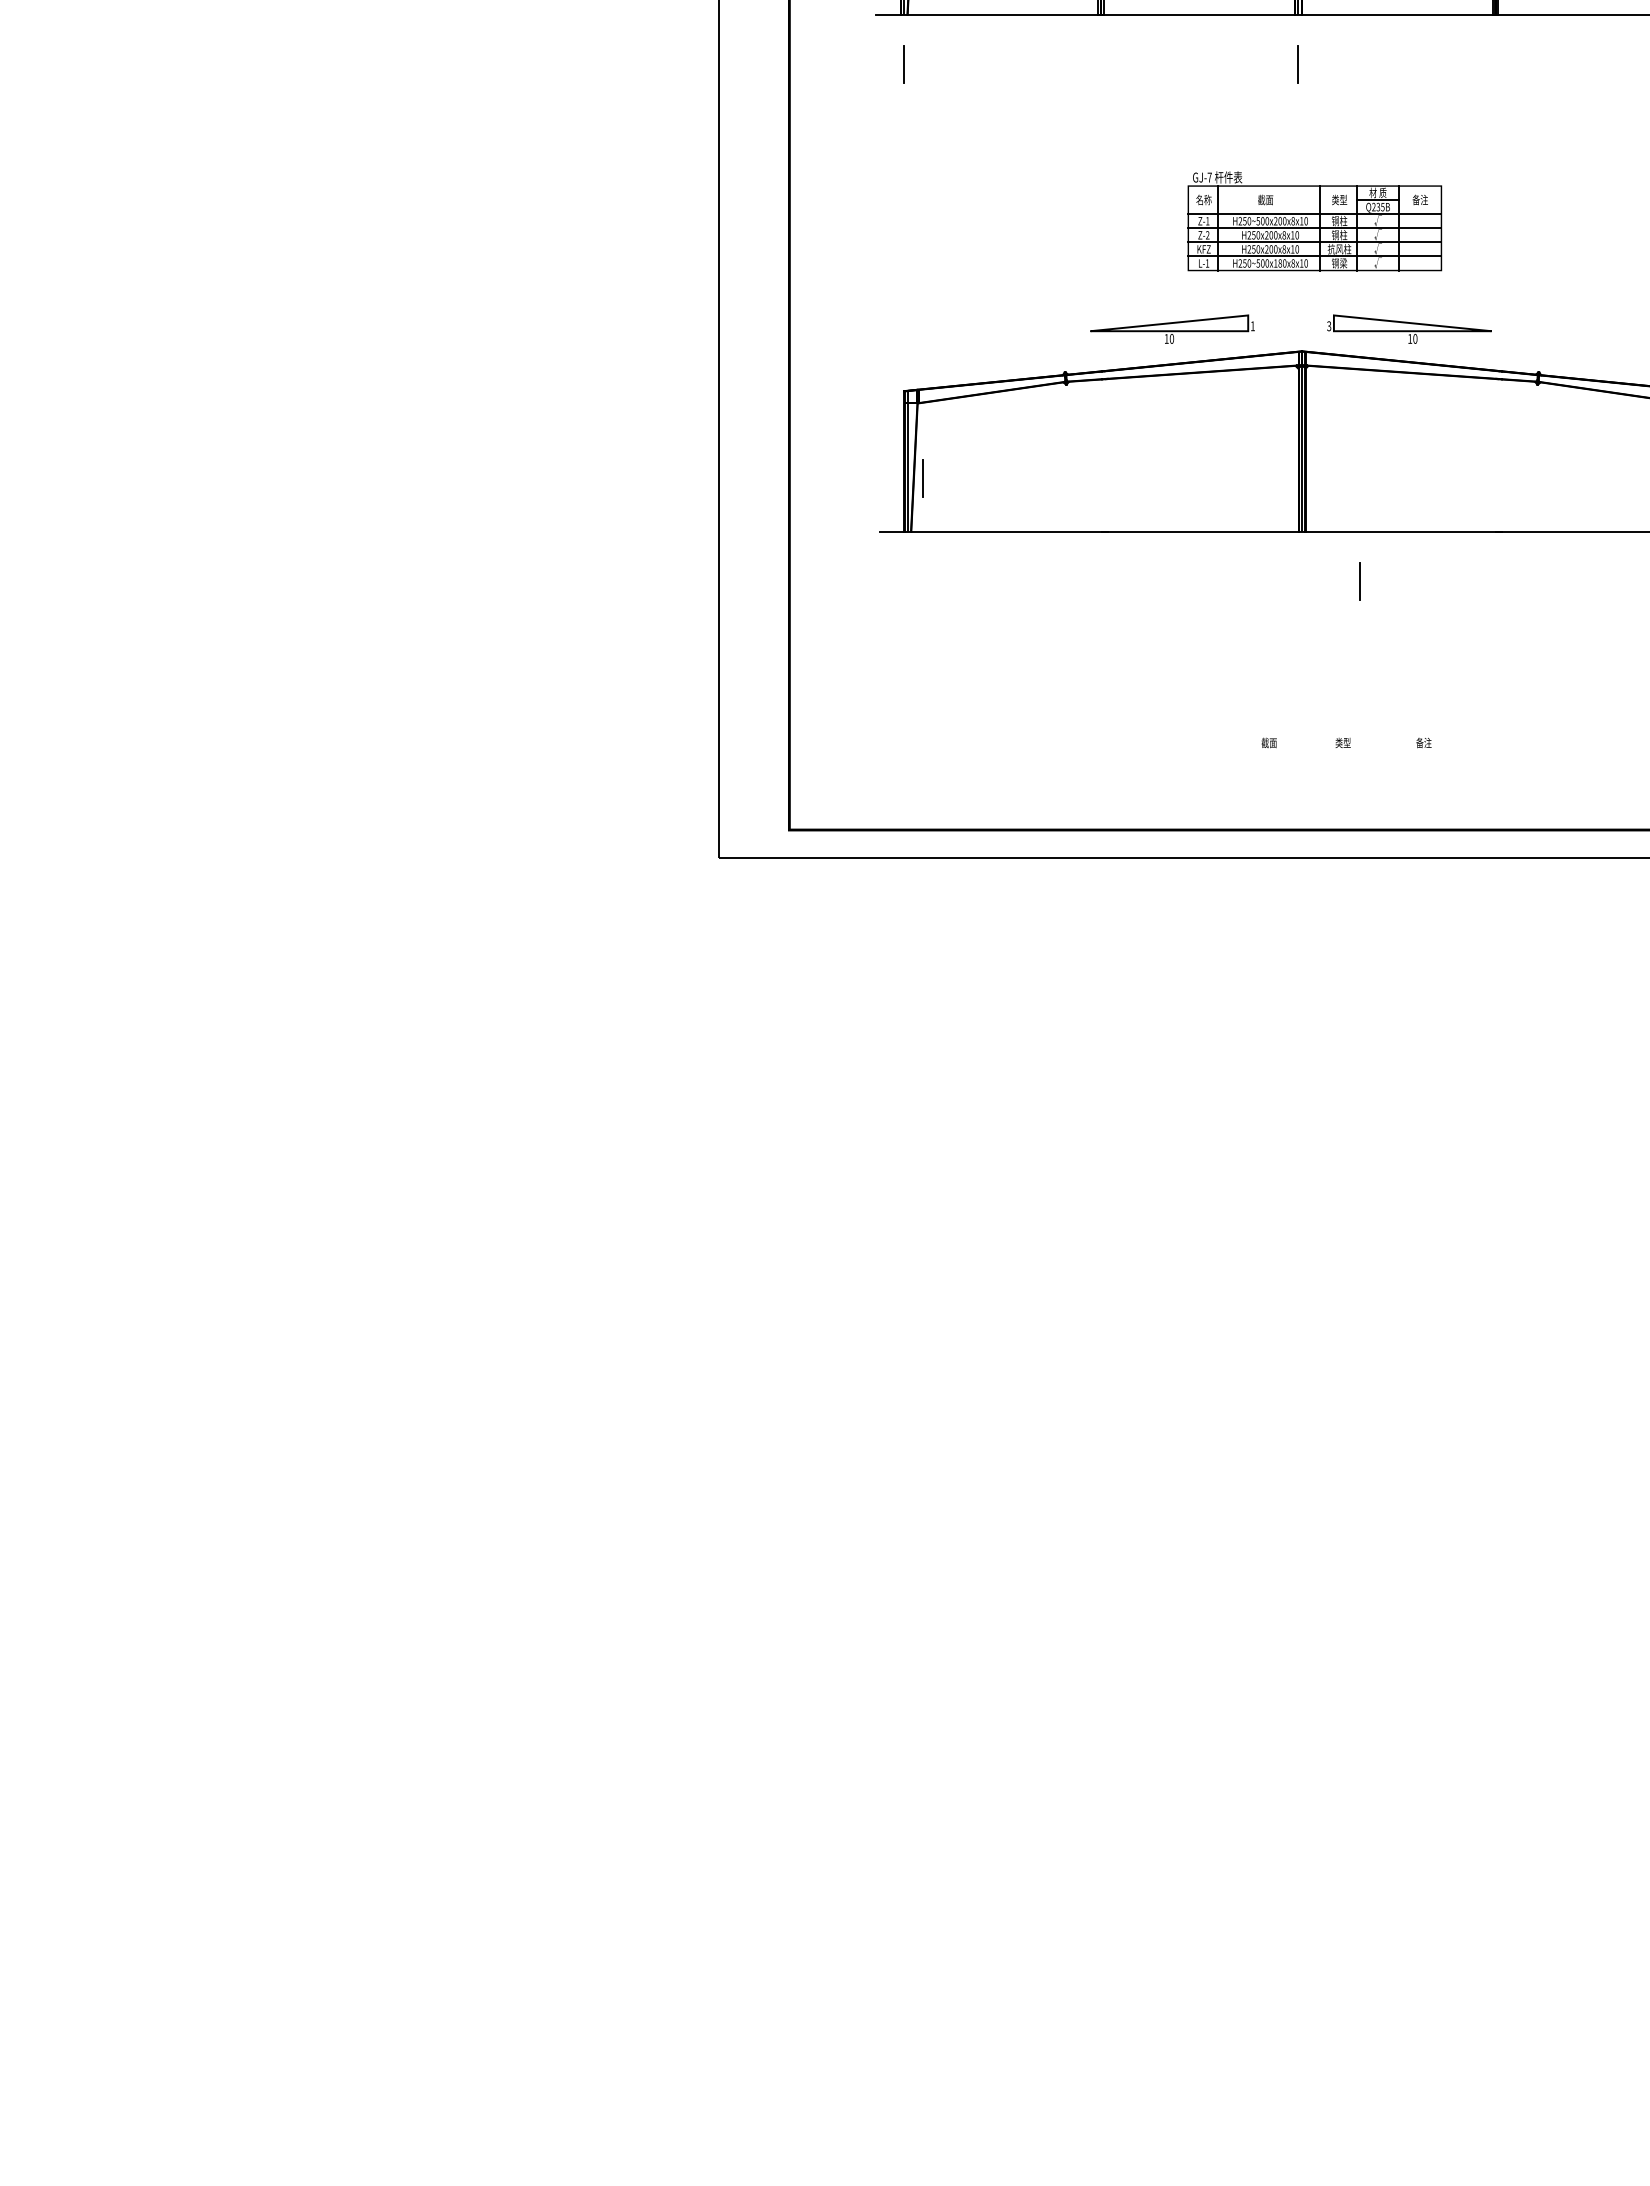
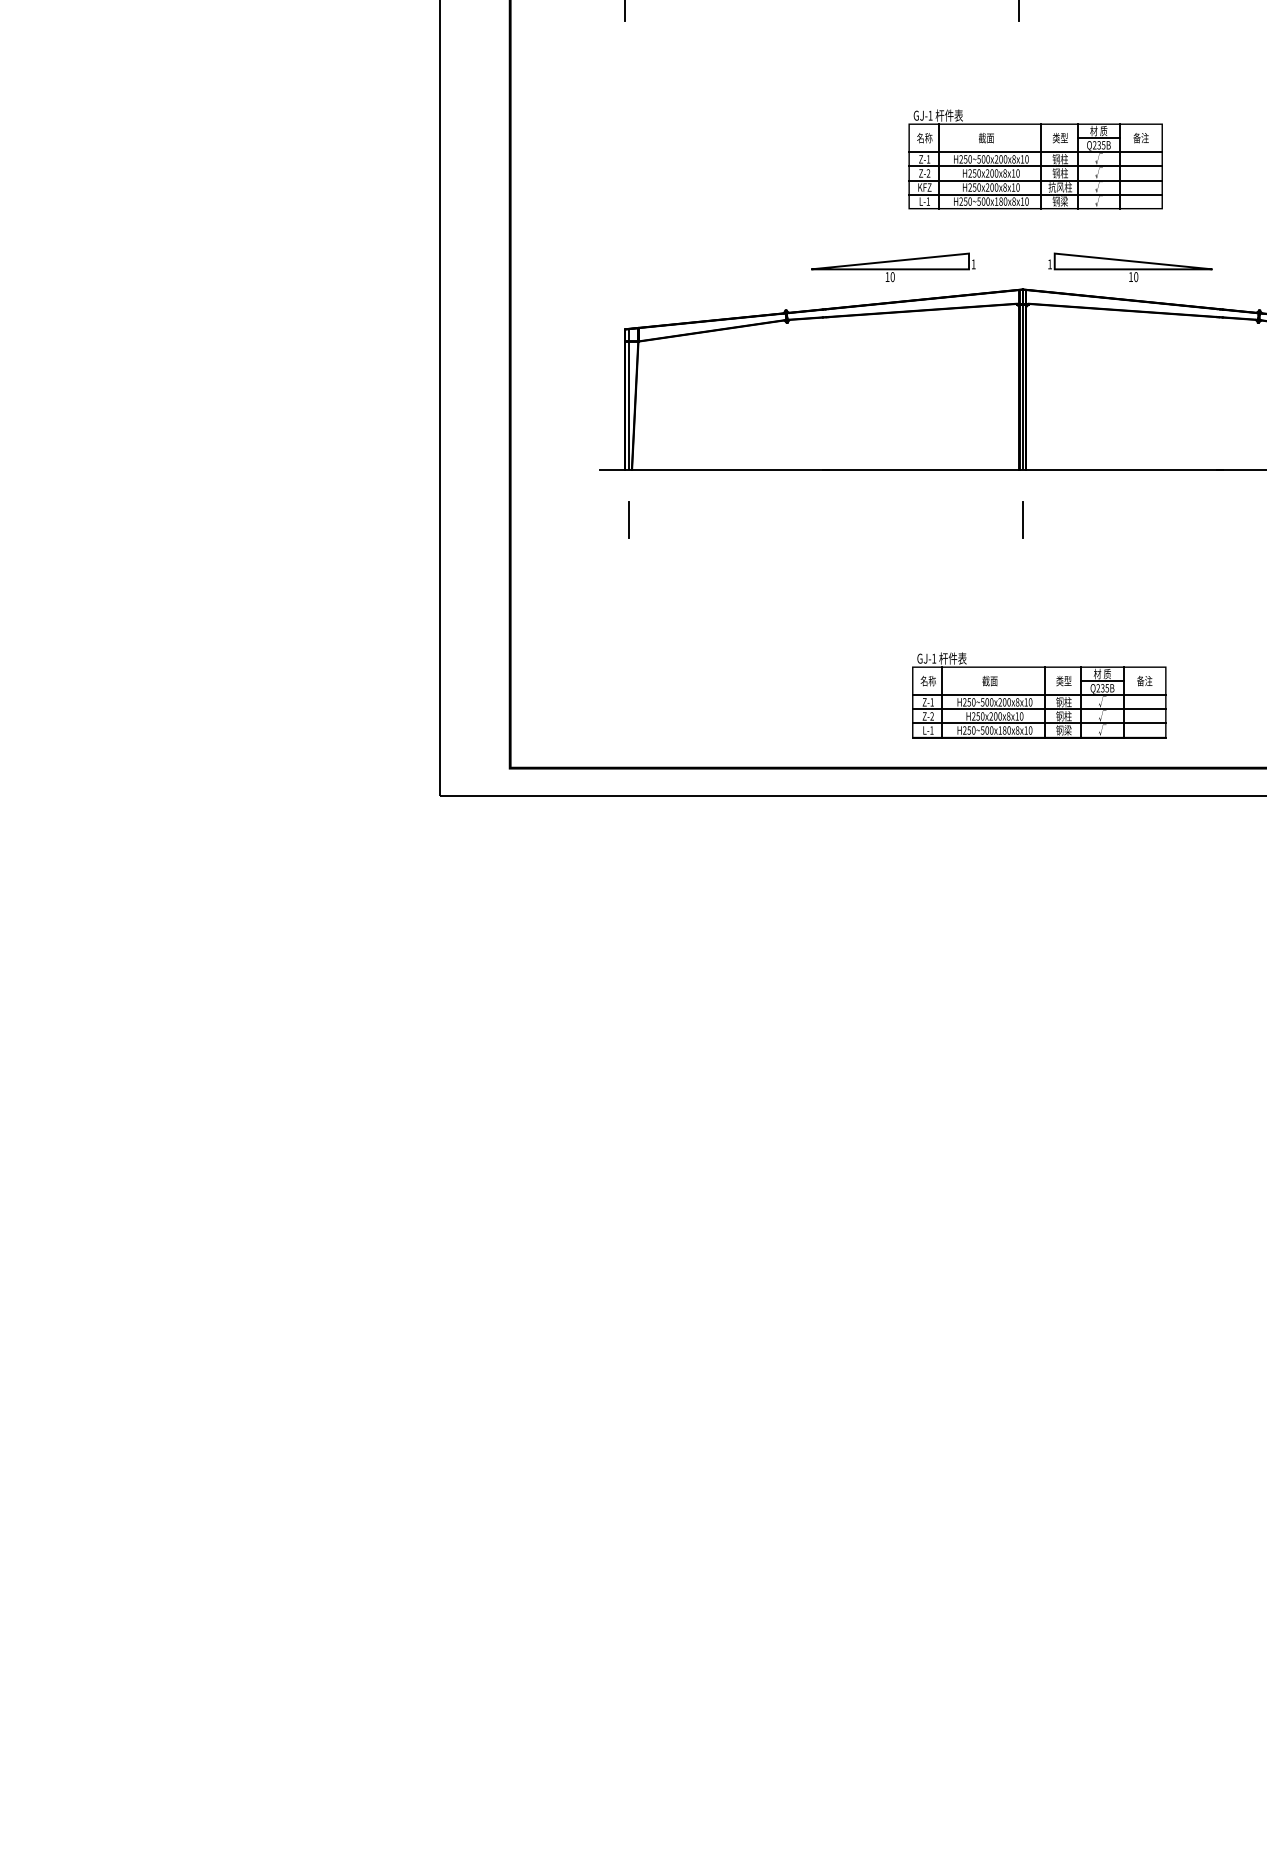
text: (1209, 177) -> (930, 115), GJ-7 -> GJ-1
text: (1329, 326) -> (1050, 264), 3 -> 1
line: (922, 478) -> (628, 519), moved
line: (1359, 581) -> (1022, 519), moved
part: (1318, 757) -> (1039, 695), added

